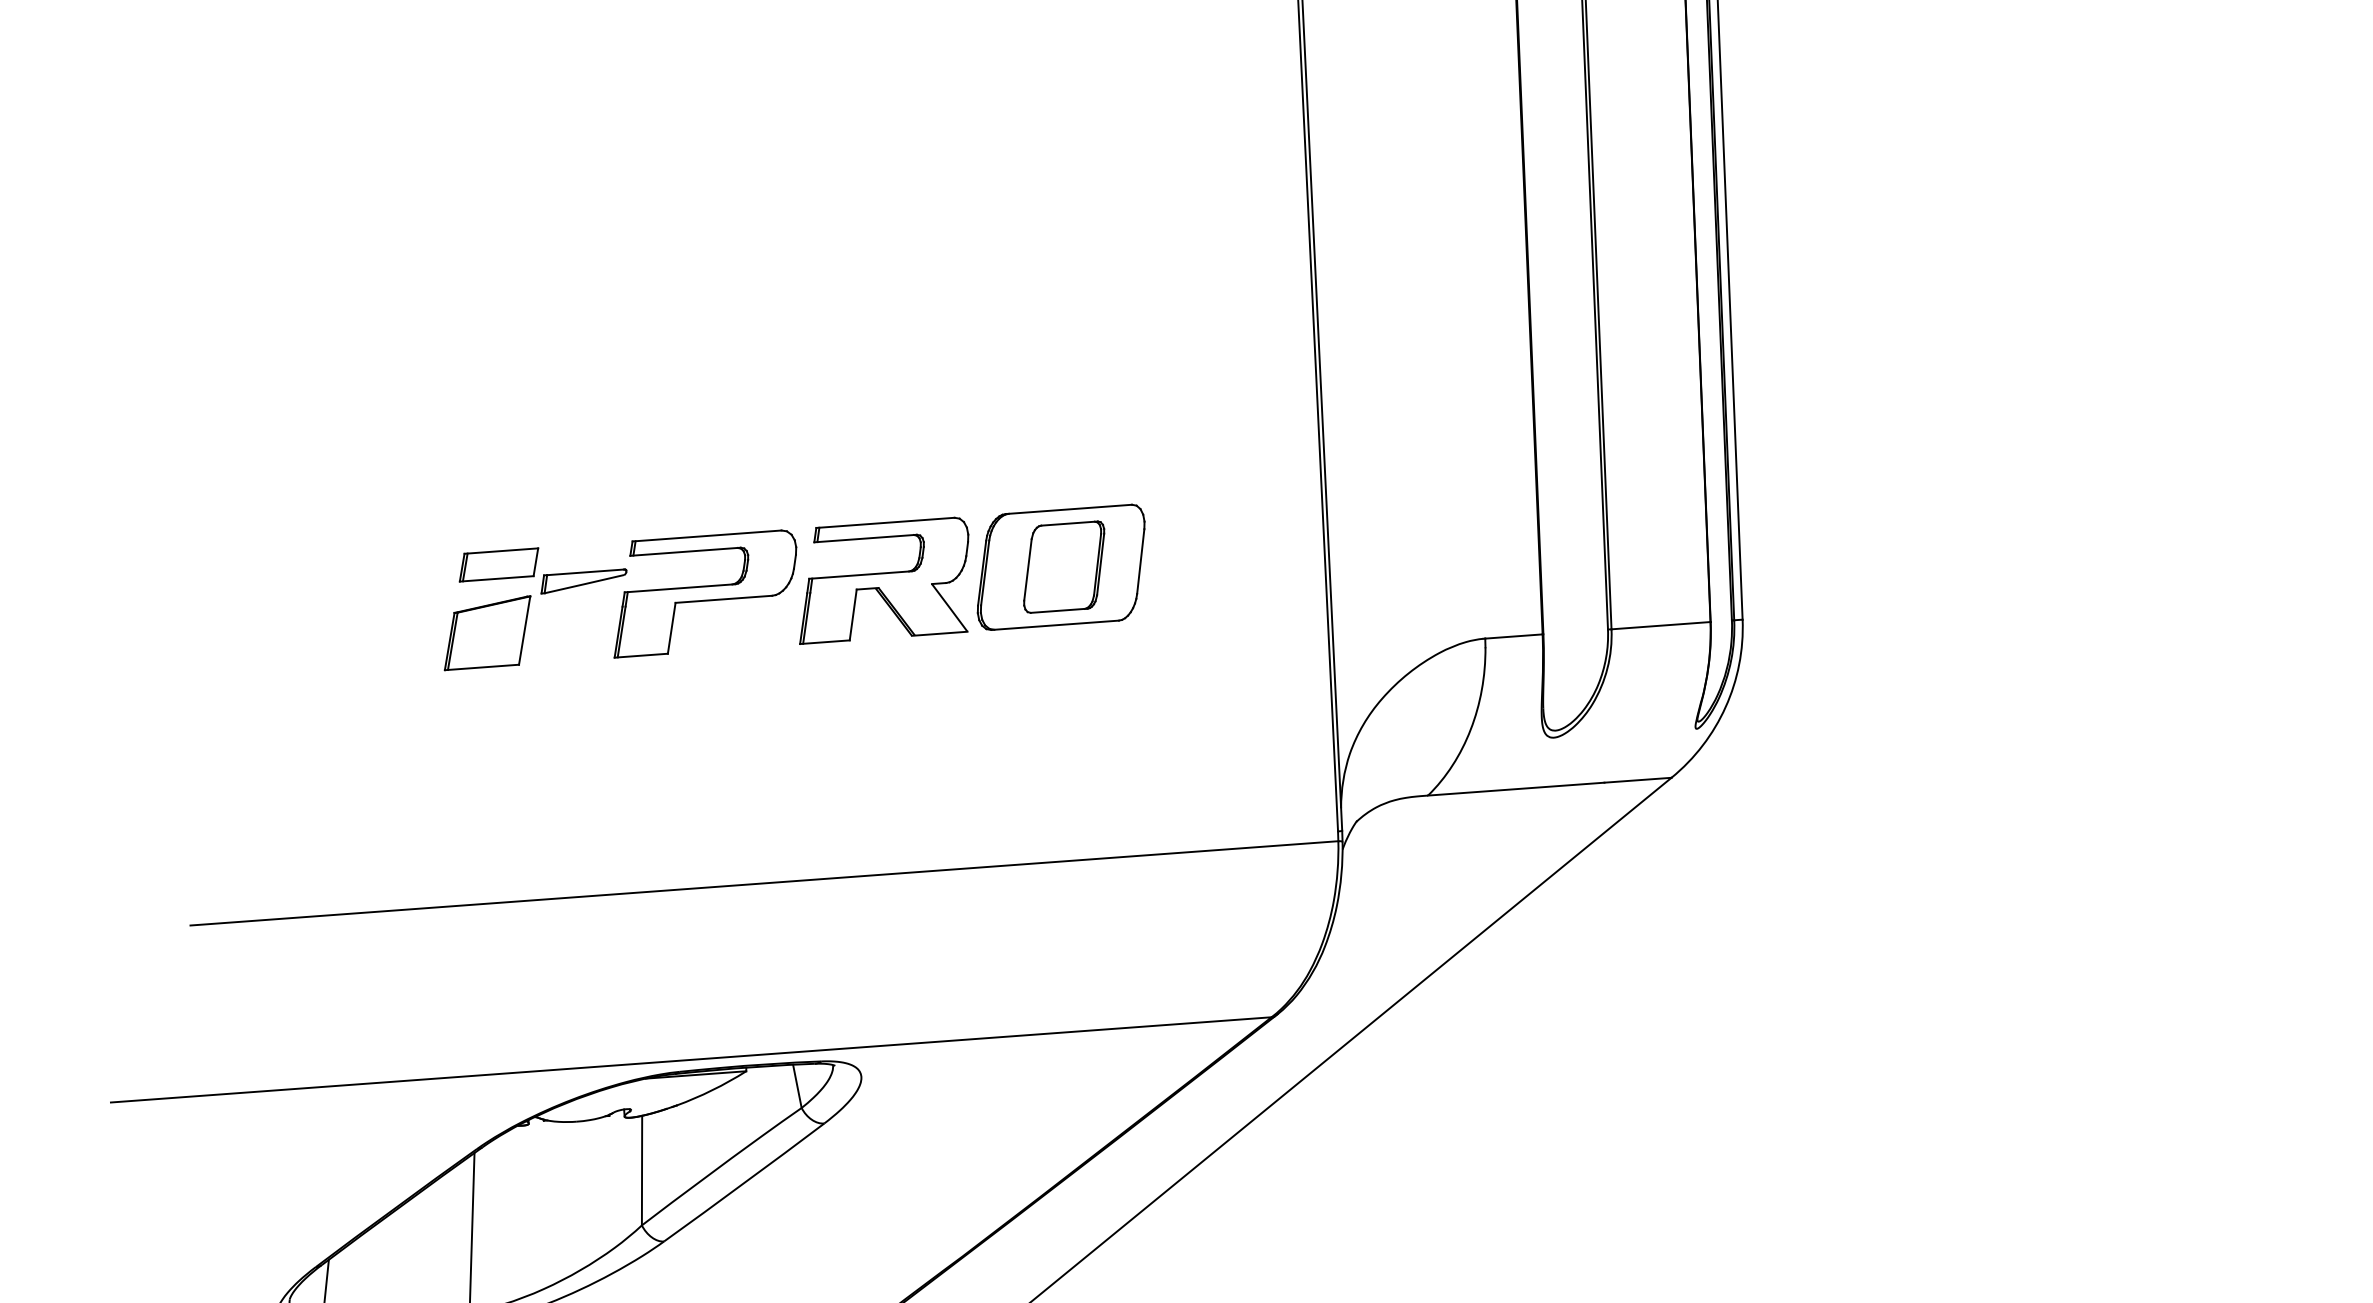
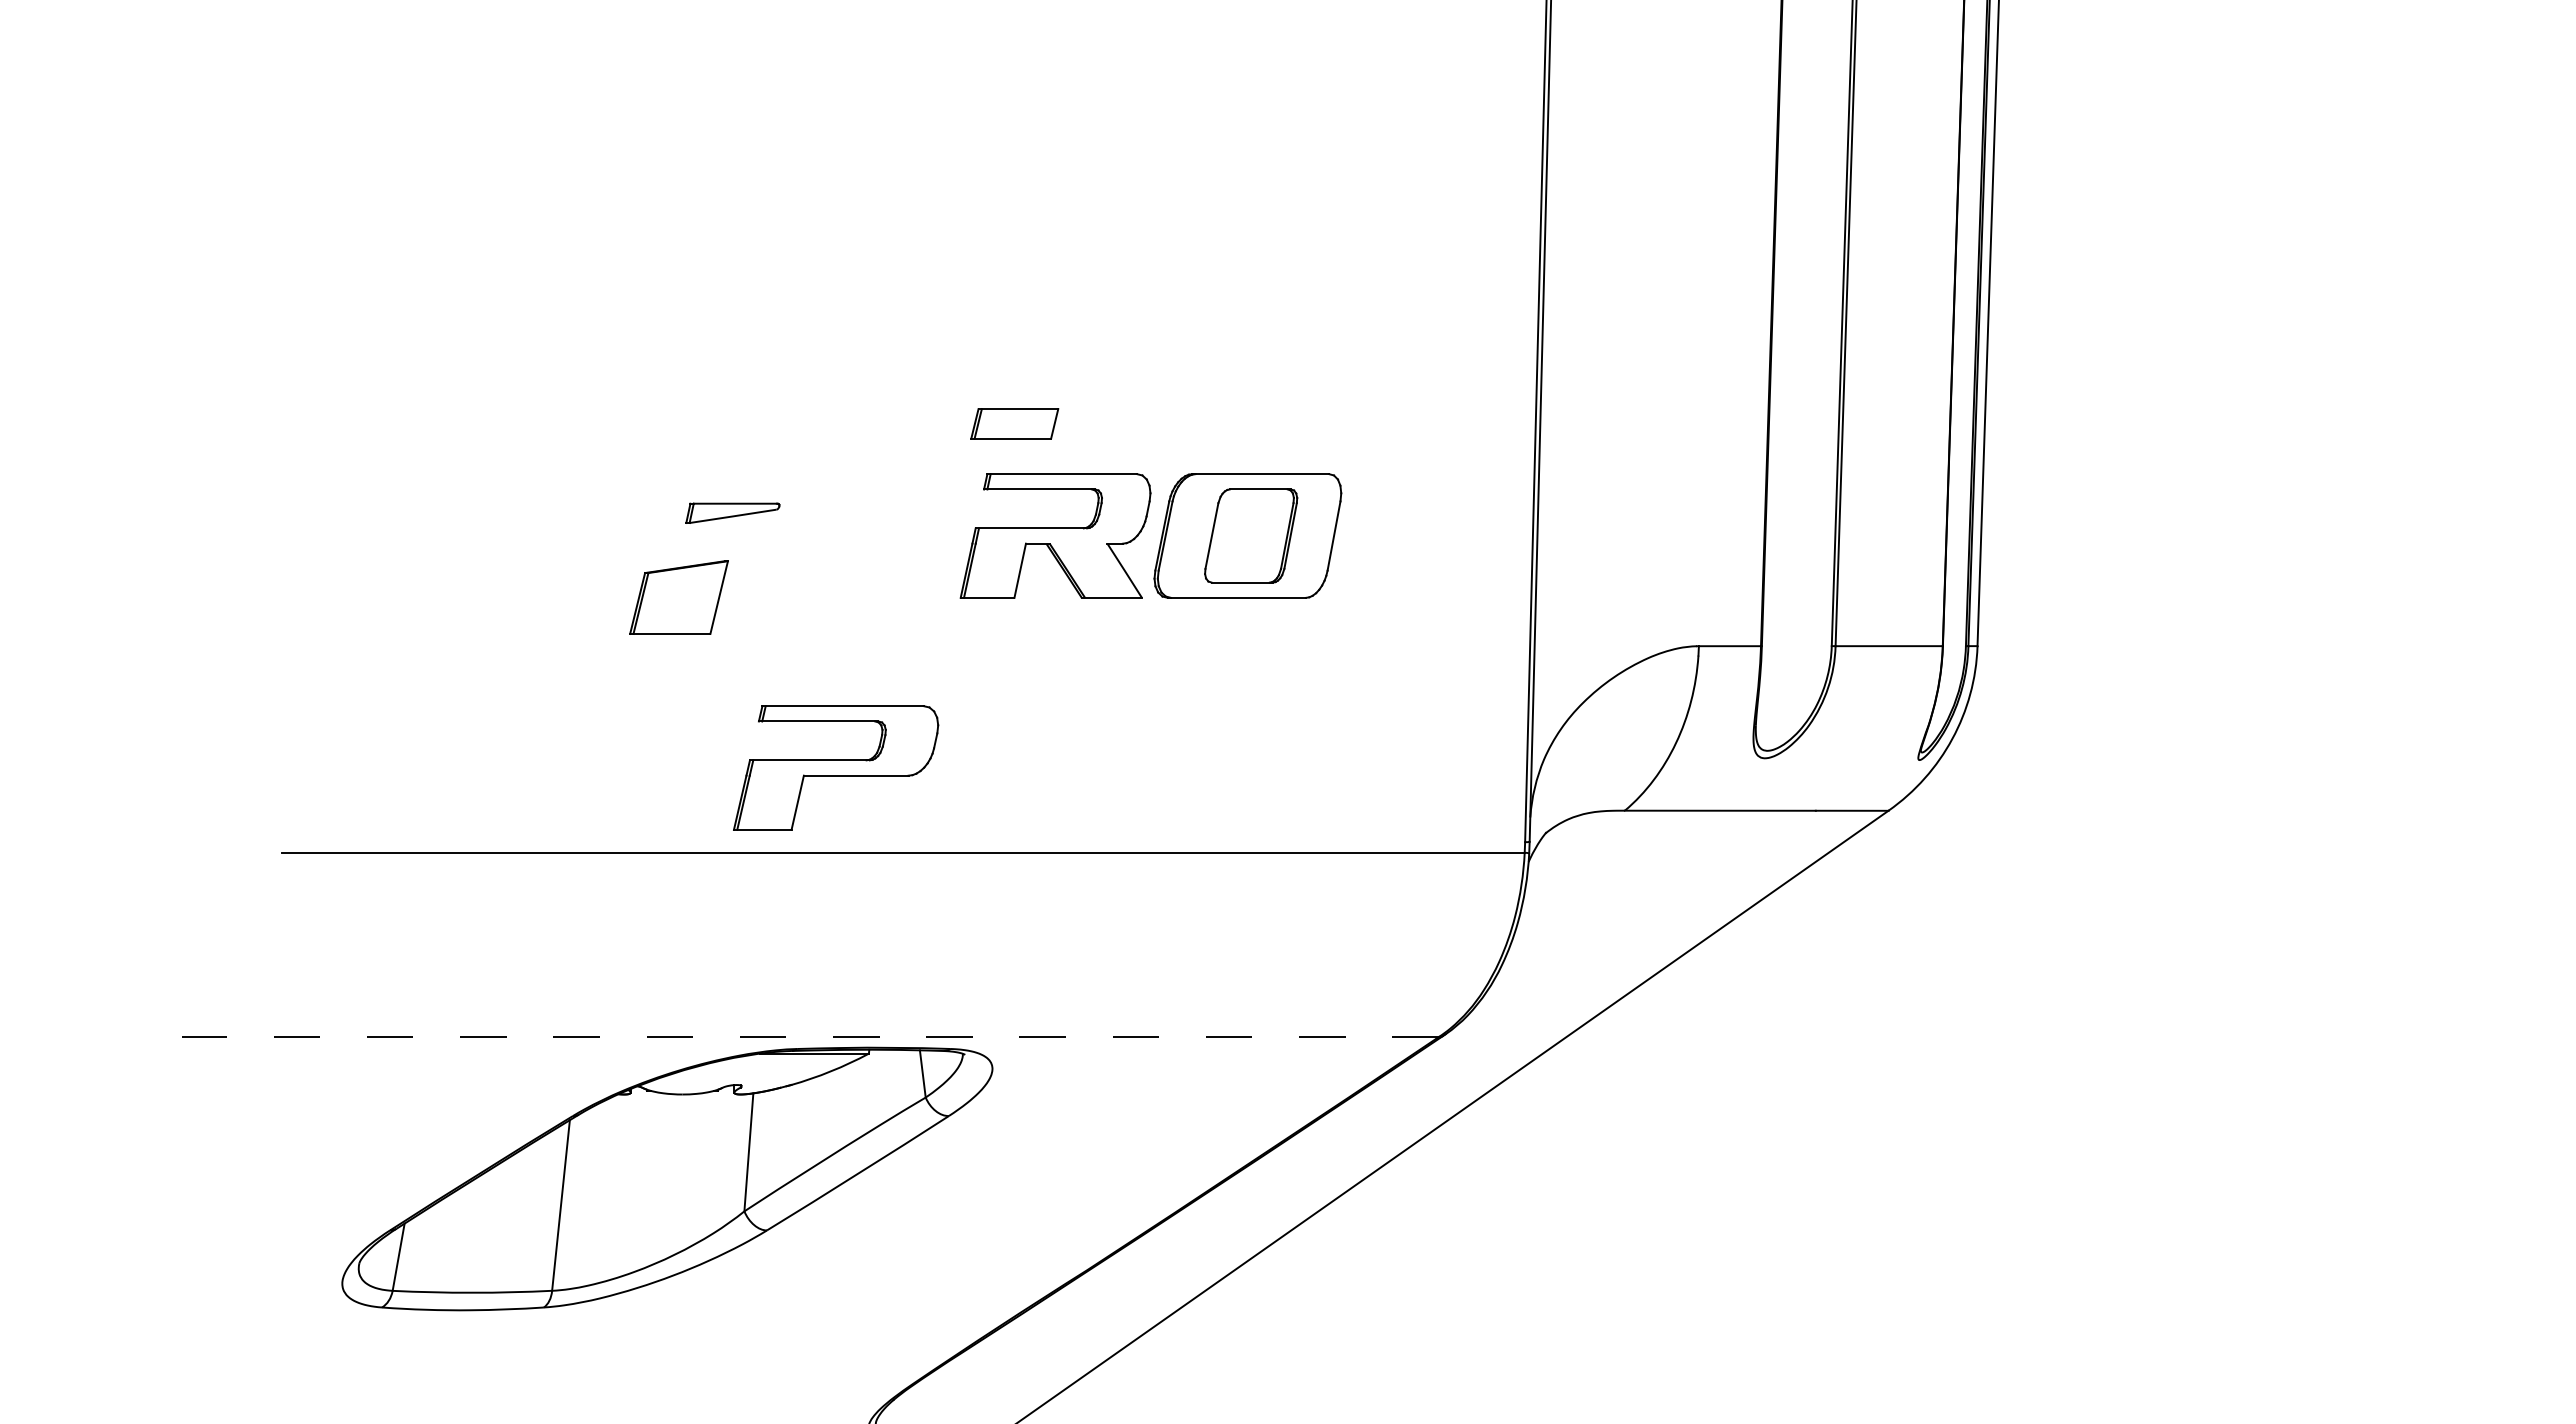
part: (498, 564) -> (1014, 423), moved
part: (705, 593) -> (836, 767), moved
part: (487, 633) -> (678, 597), moved
line: (691, 1060) -> (810, 1037), solid -> dashed

